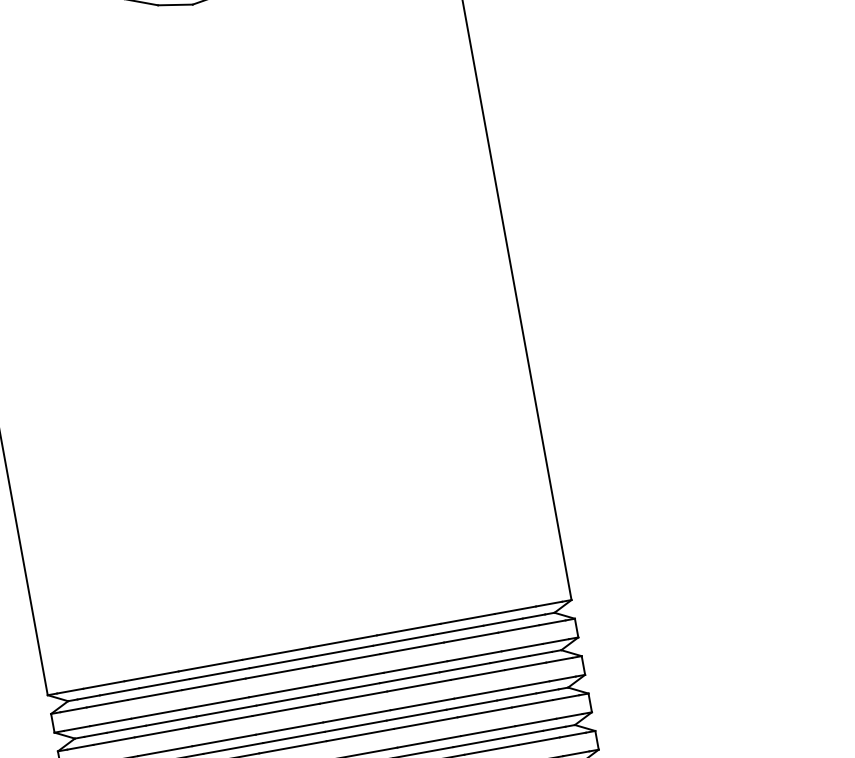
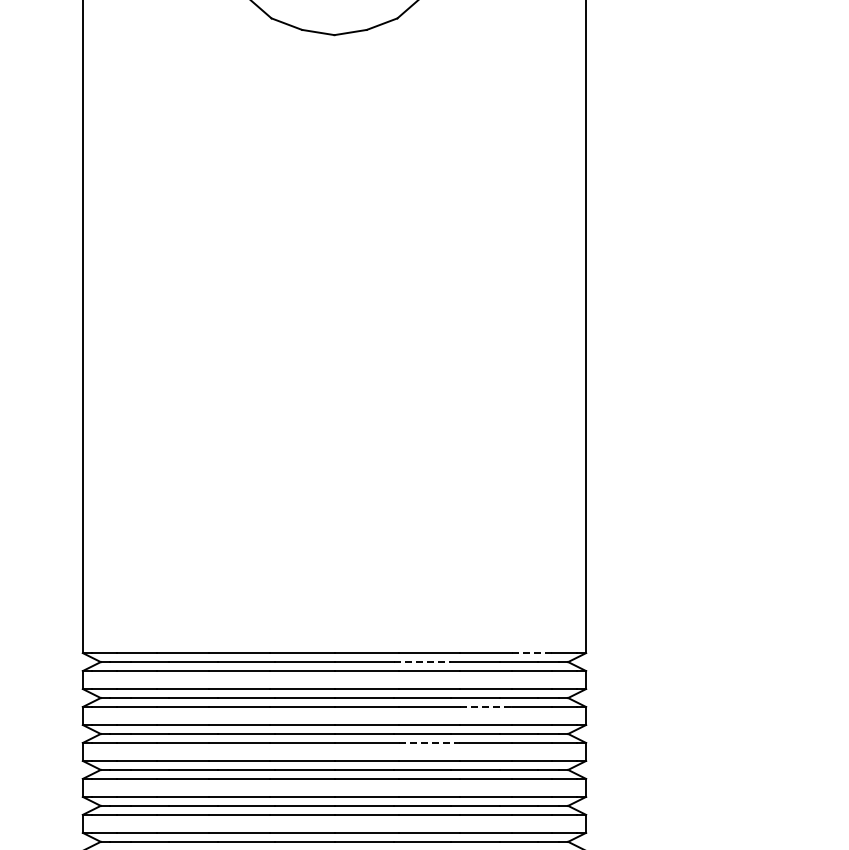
line: (515, 610) -> (532, 653), solid -> dashed
line: (403, 640) -> (422, 662), solid -> dashed
line: (478, 675) -> (486, 707), solid -> dashed
line: (425, 722) -> (429, 742), solid -> dashed

